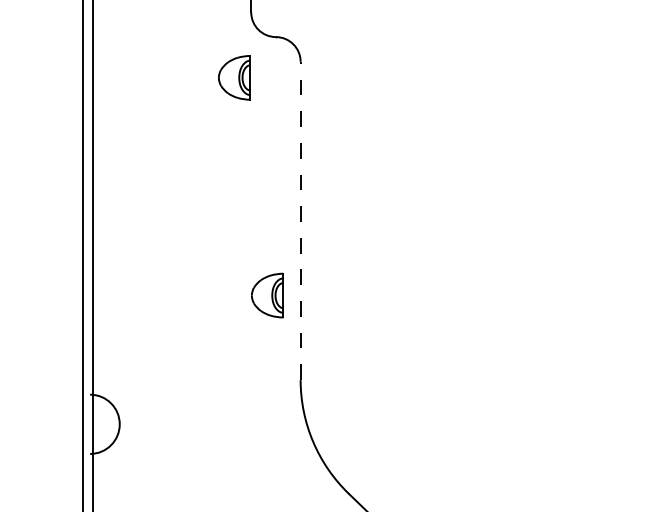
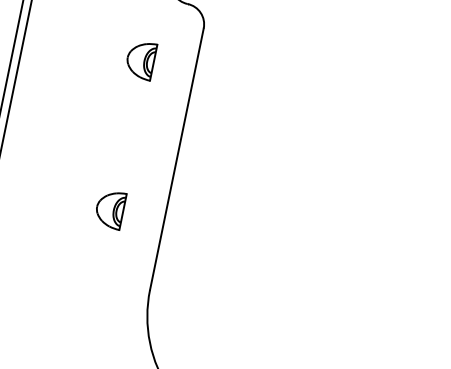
part: (234, 77) -> (140, 59), moved
line: (300, 220) -> (176, 158), dashed -> solid
part: (267, 295) -> (110, 209), moved

